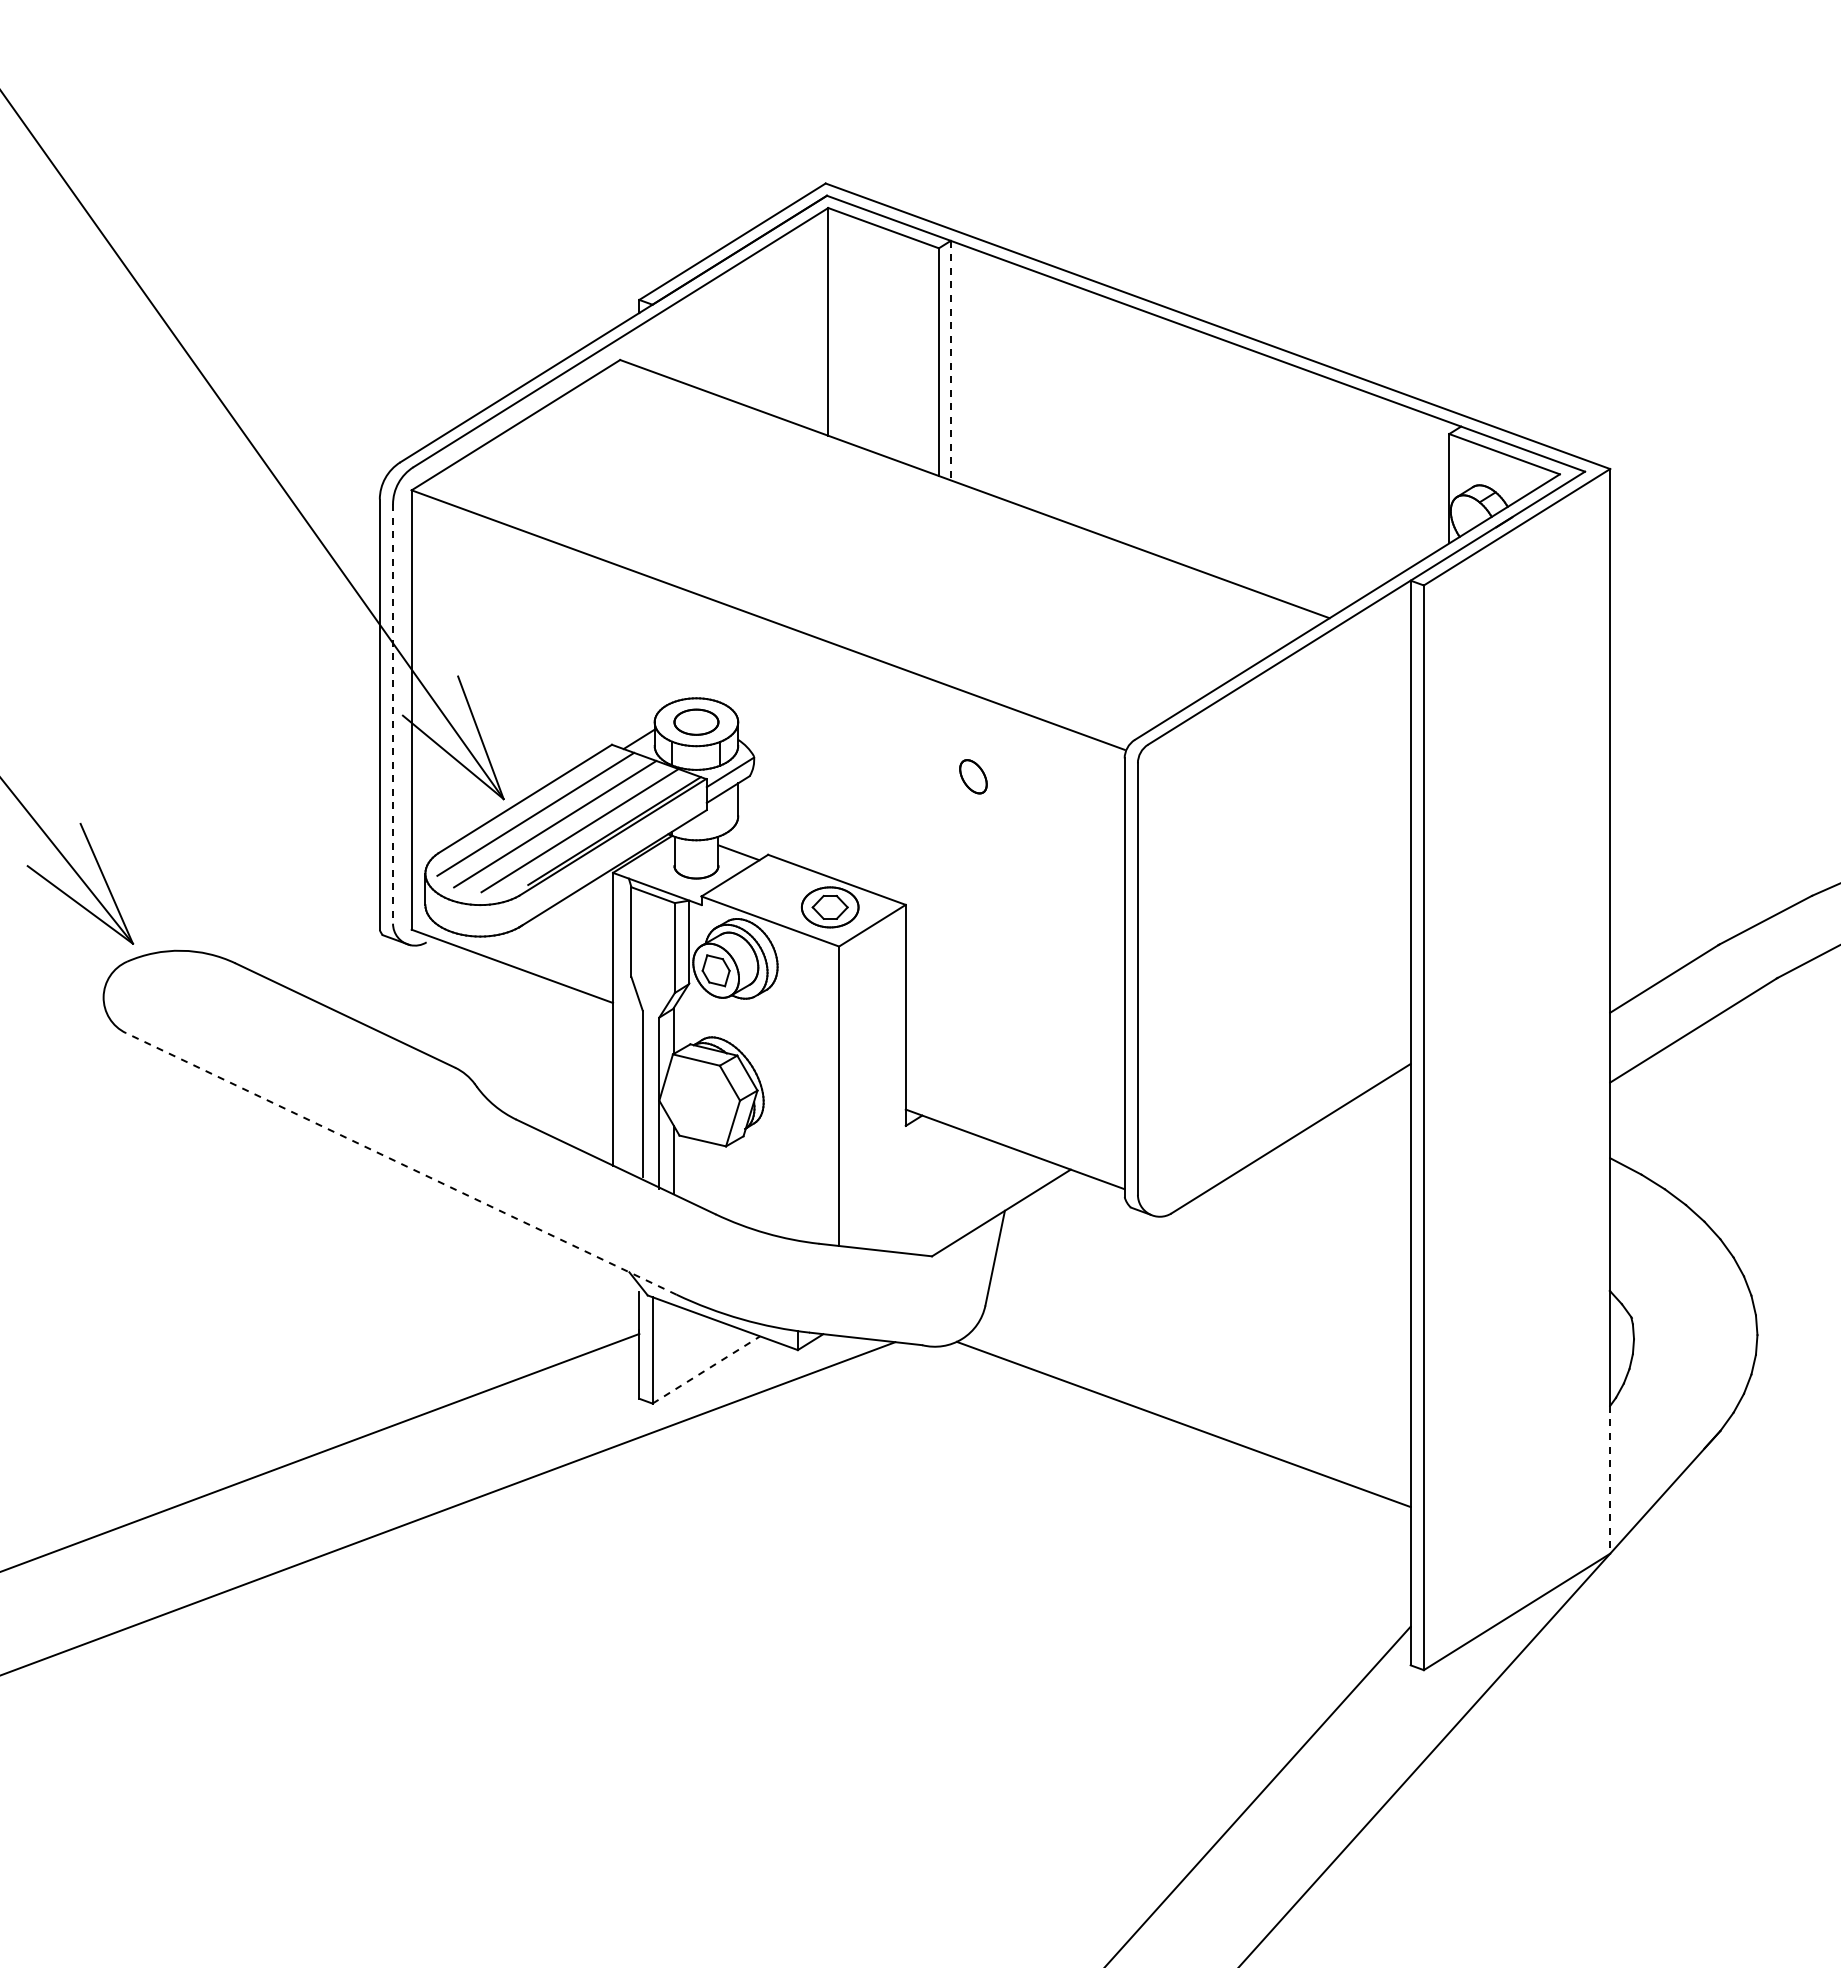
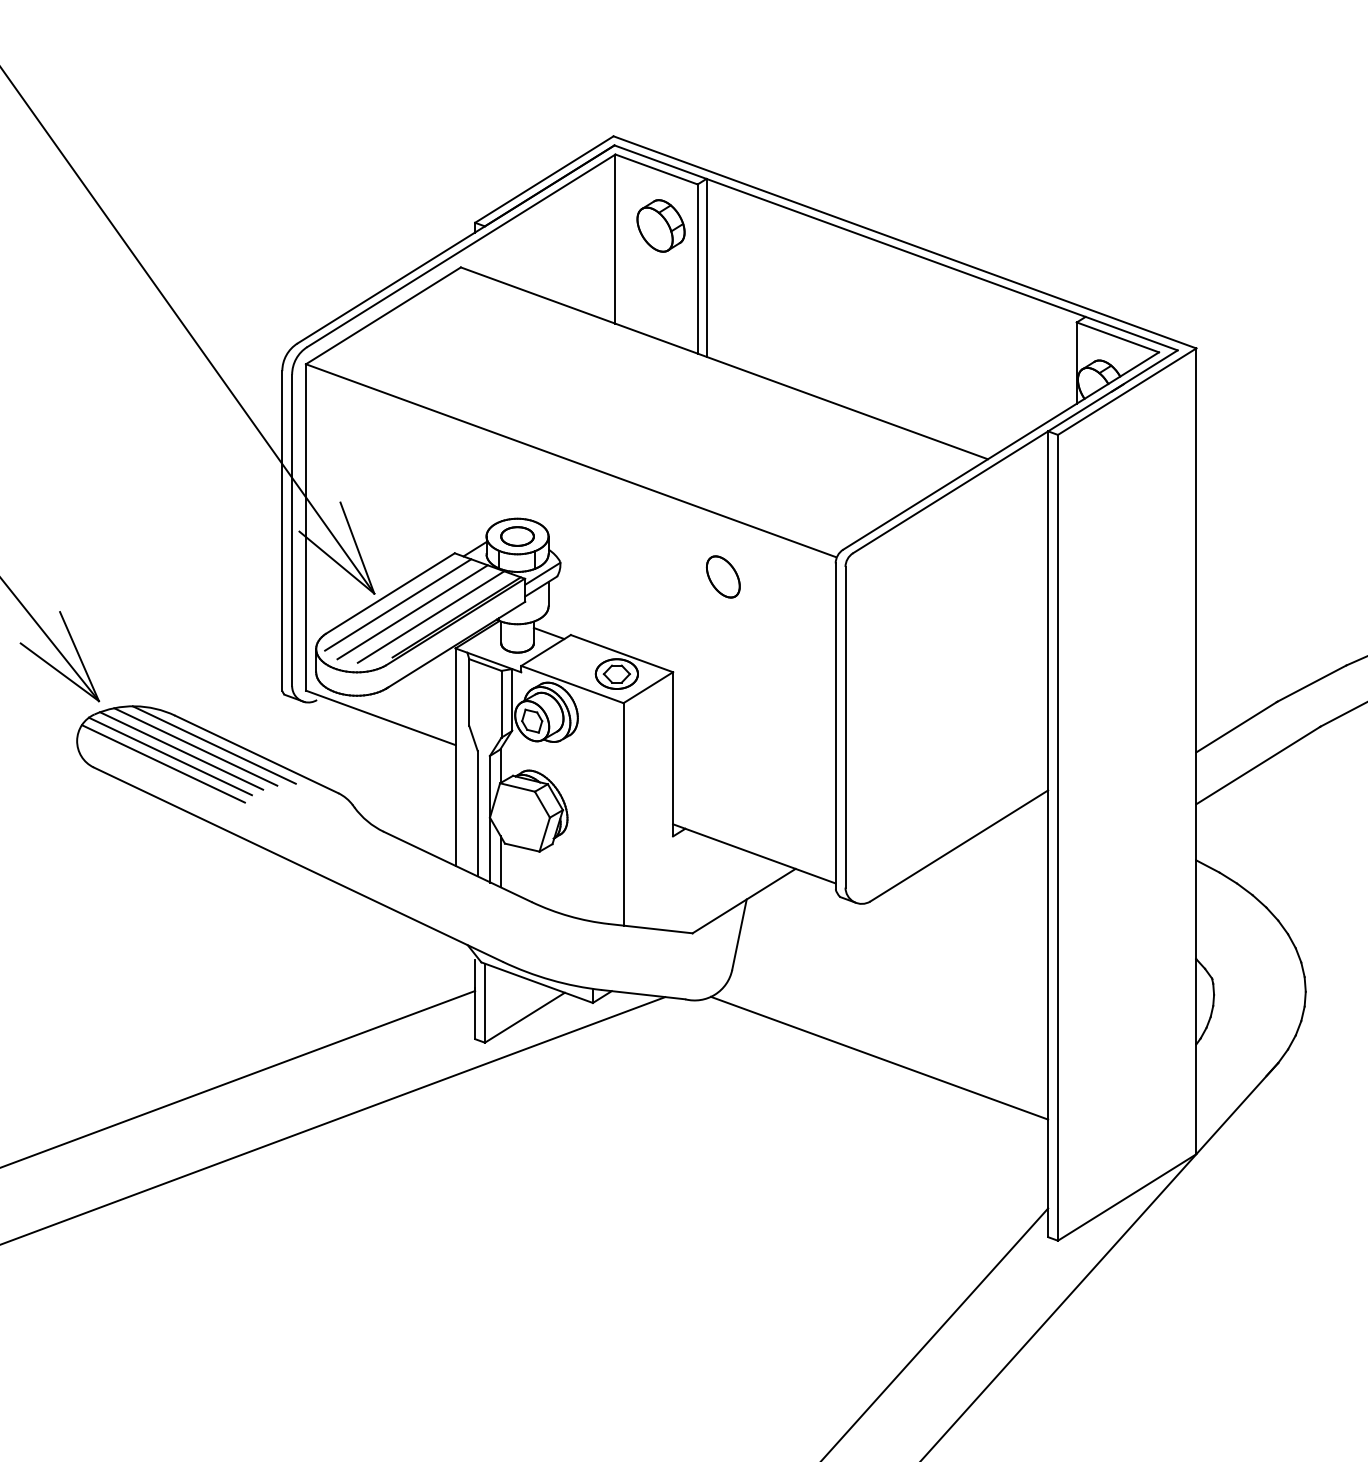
part: (889, 303) -> (660, 225), added
line: (950, 360) -> (706, 267), dashed -> solid
line: (393, 714) -> (292, 530), dashed -> solid
part: (973, 776) -> (723, 576), size x1.67
line: (288, 1002) -> (214, 744), added
line: (263, 1005) -> (195, 746), added
line: (243, 1010) -> (181, 750), added
line: (228, 1018) -> (169, 756), added
line: (219, 1028) -> (163, 764), added
line: (401, 1163) -> (298, 864), dashed -> solid
line: (706, 1369) -> (525, 1017), dashed -> solid
line: (1610, 1479) -> (1196, 1099), dashed -> solid

